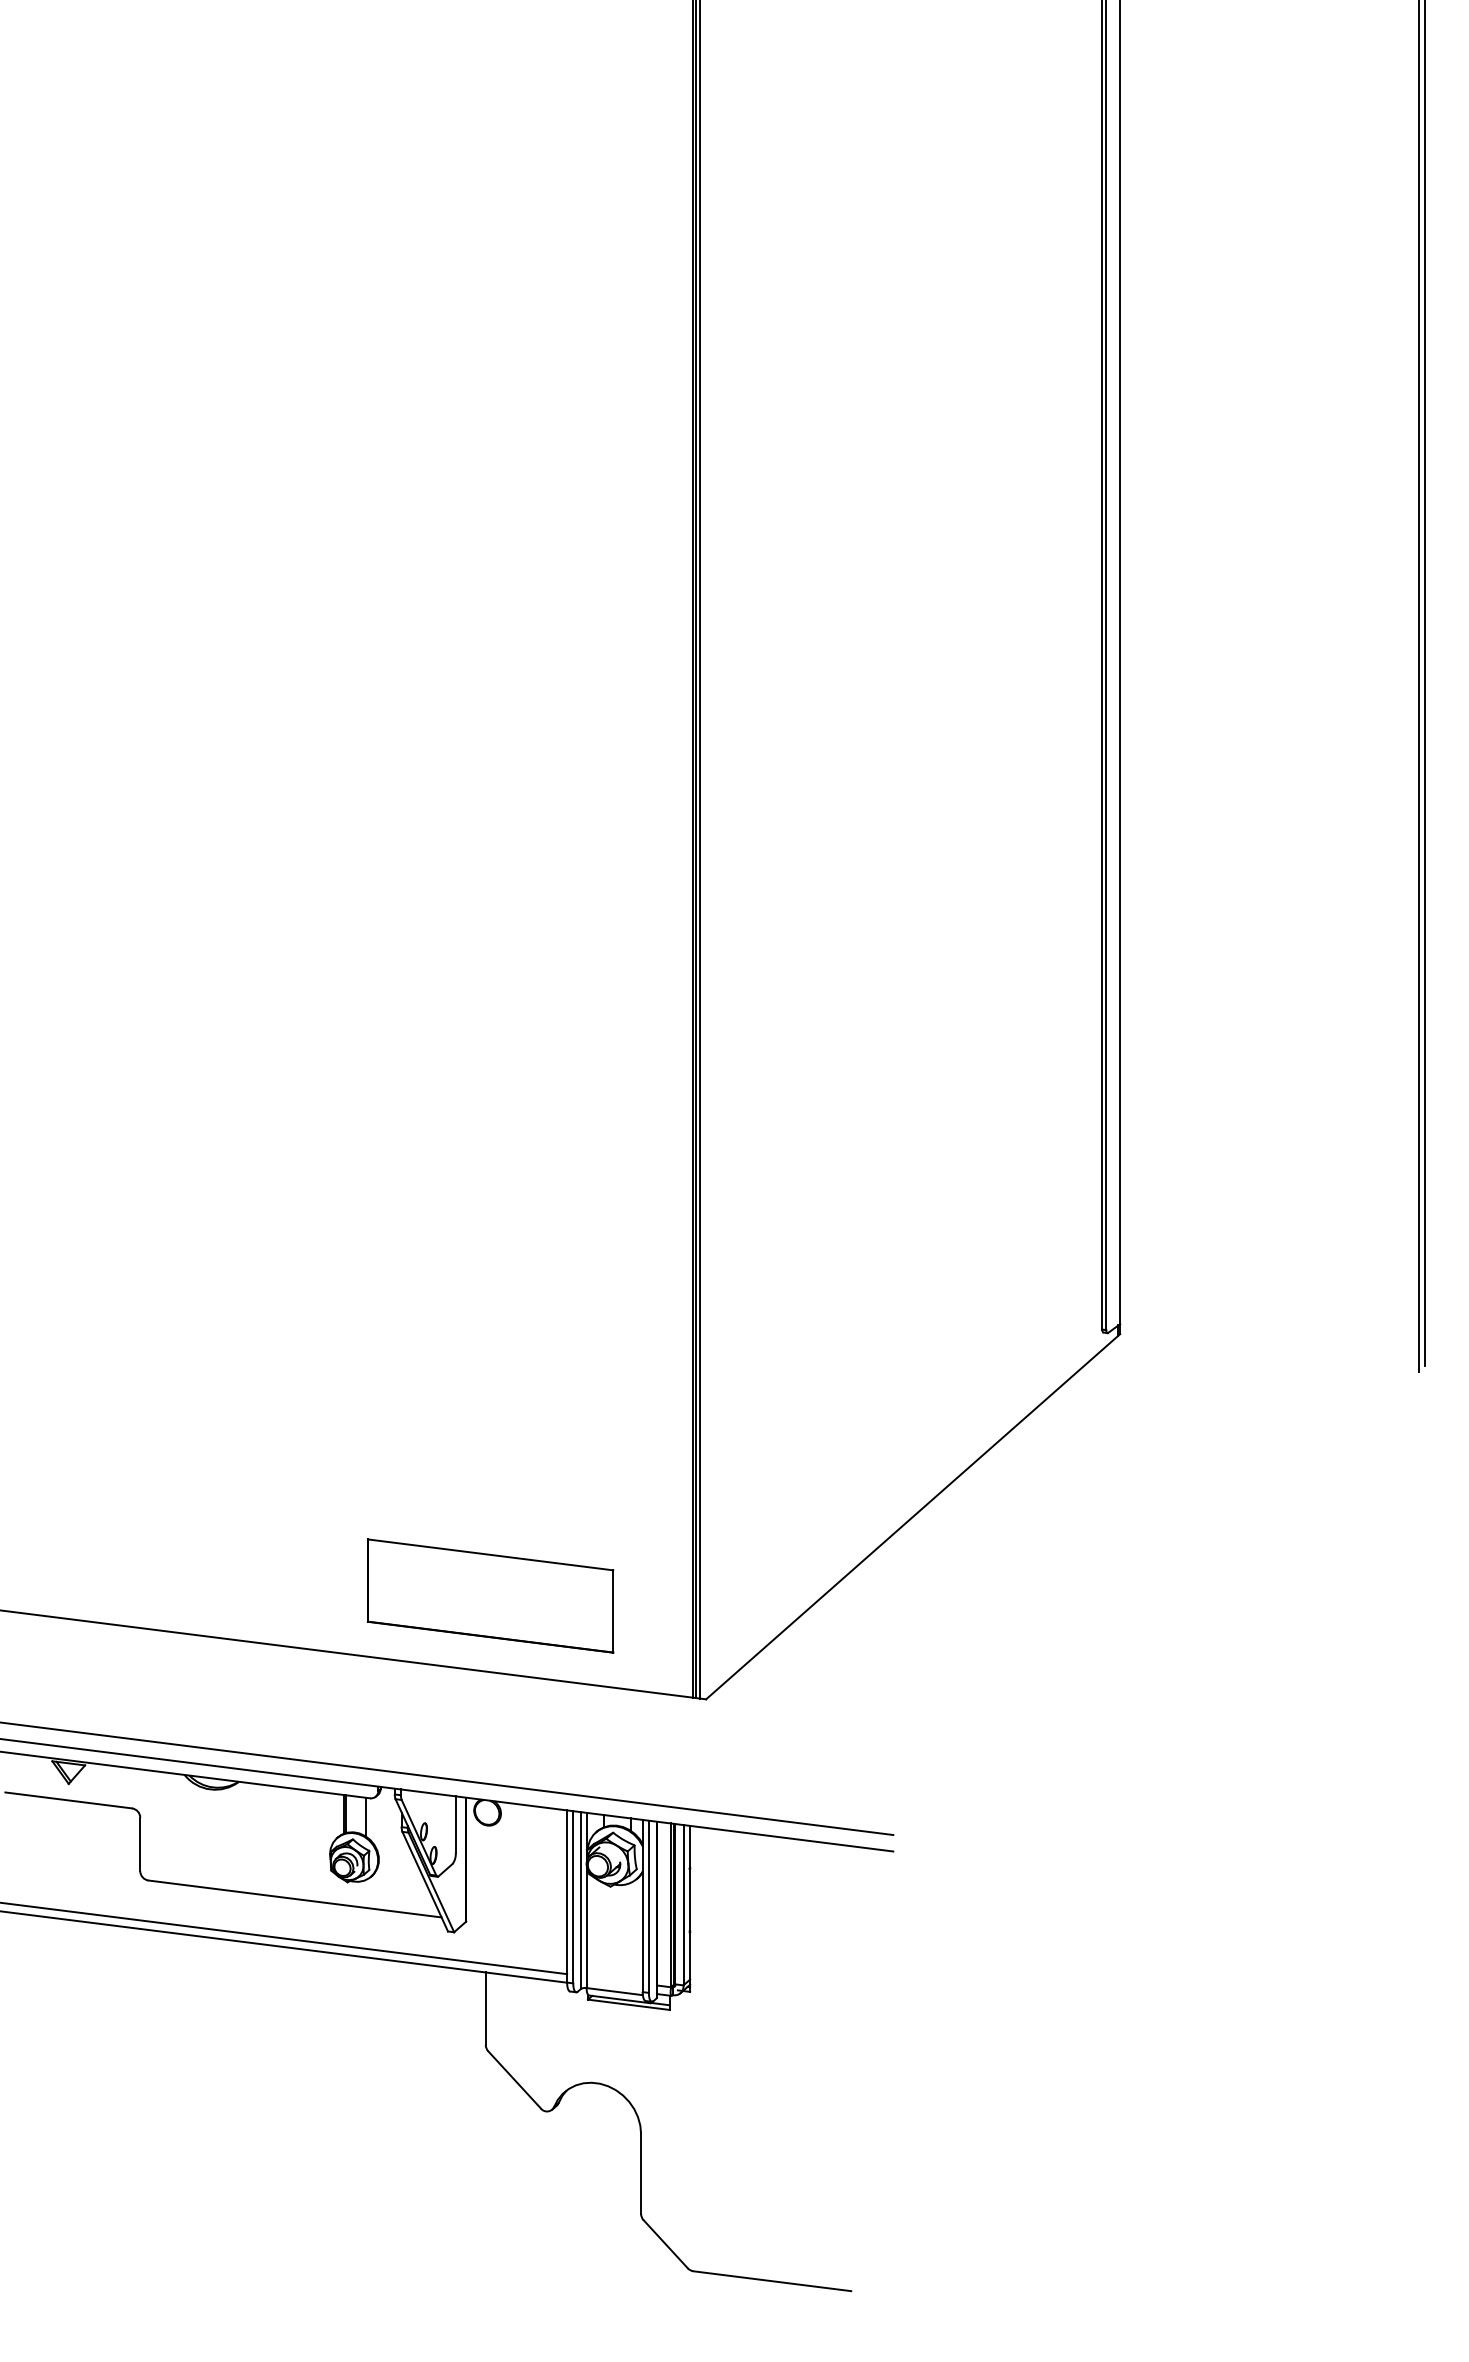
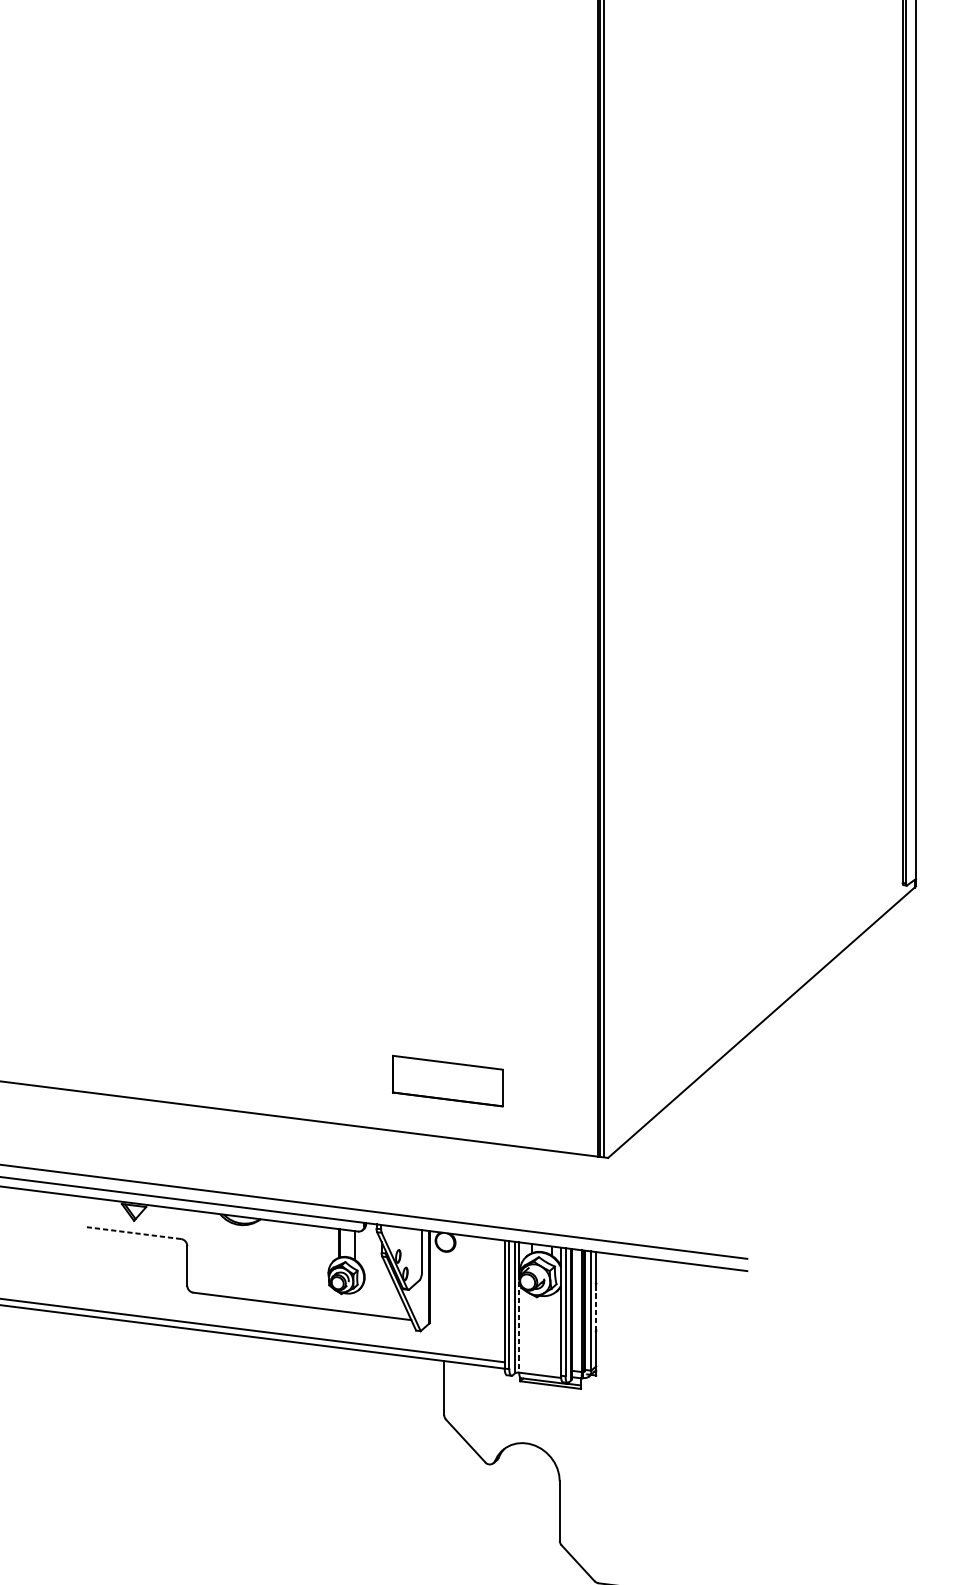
part: (490, 1595) -> (447, 1080), size x0.6
line: (68, 1800) -> (133, 1233), solid -> dashed
line: (689, 1899) -> (595, 1306), solid -> dashed
line: (586, 1927) -> (519, 1327), solid -> dashed

